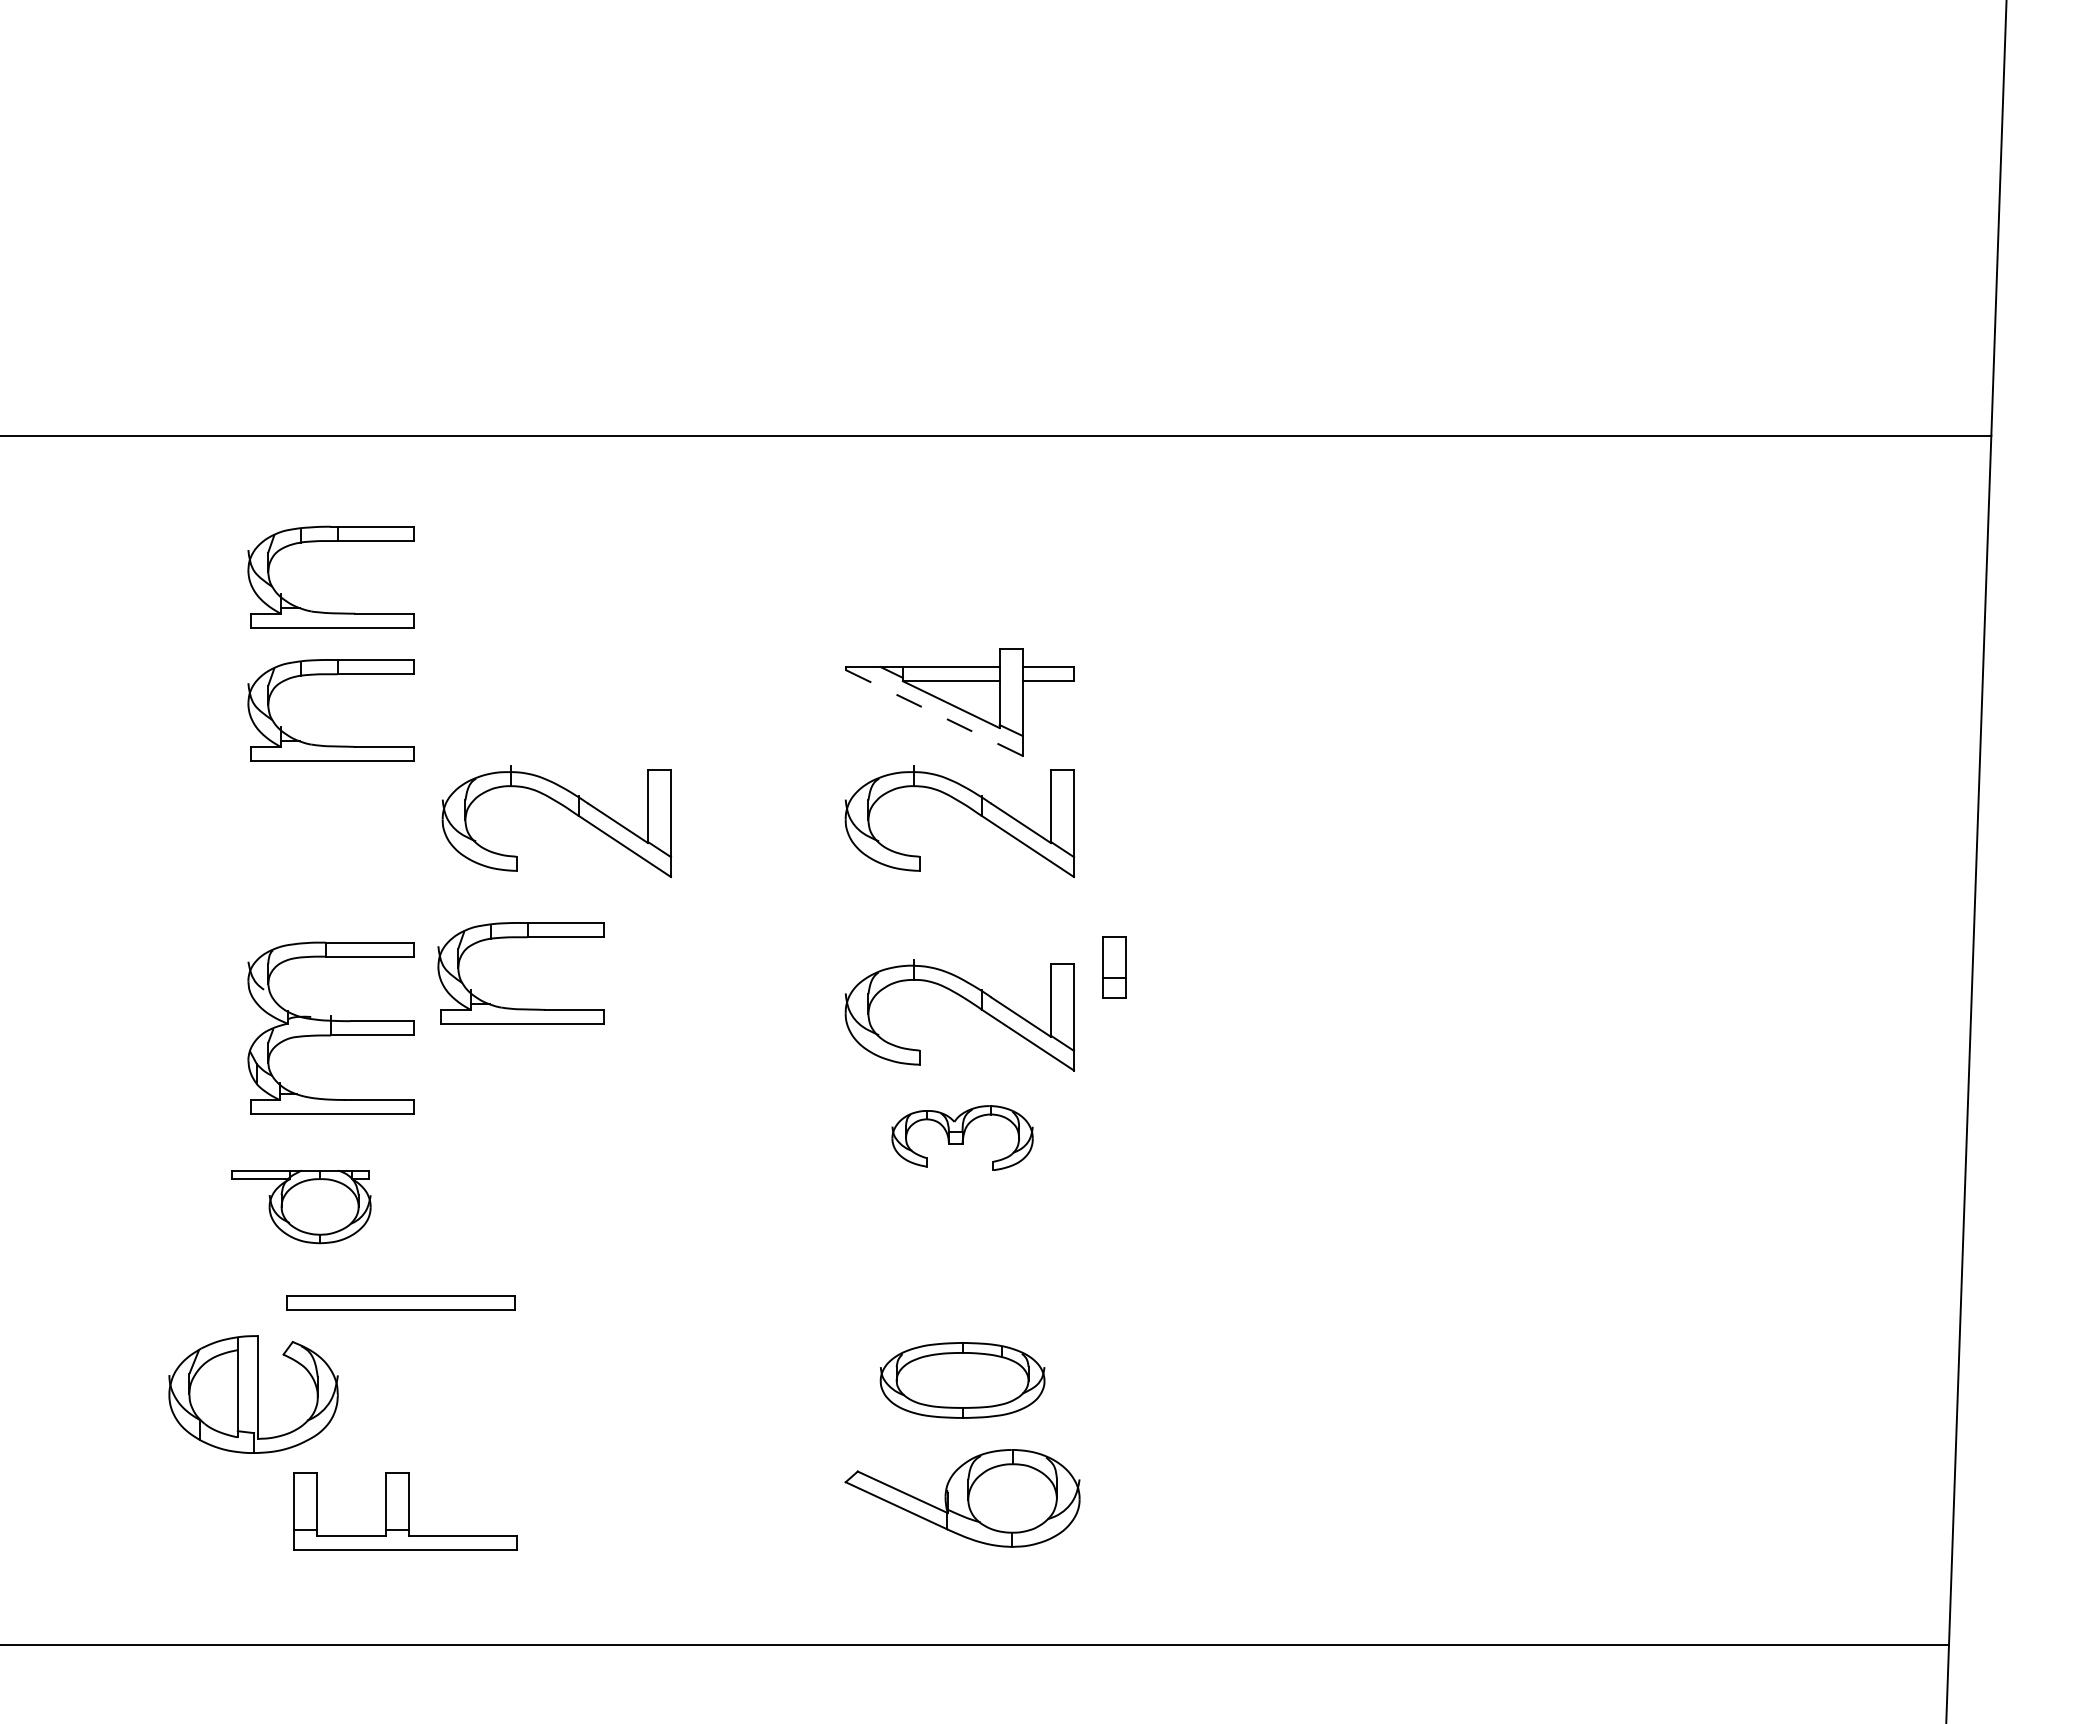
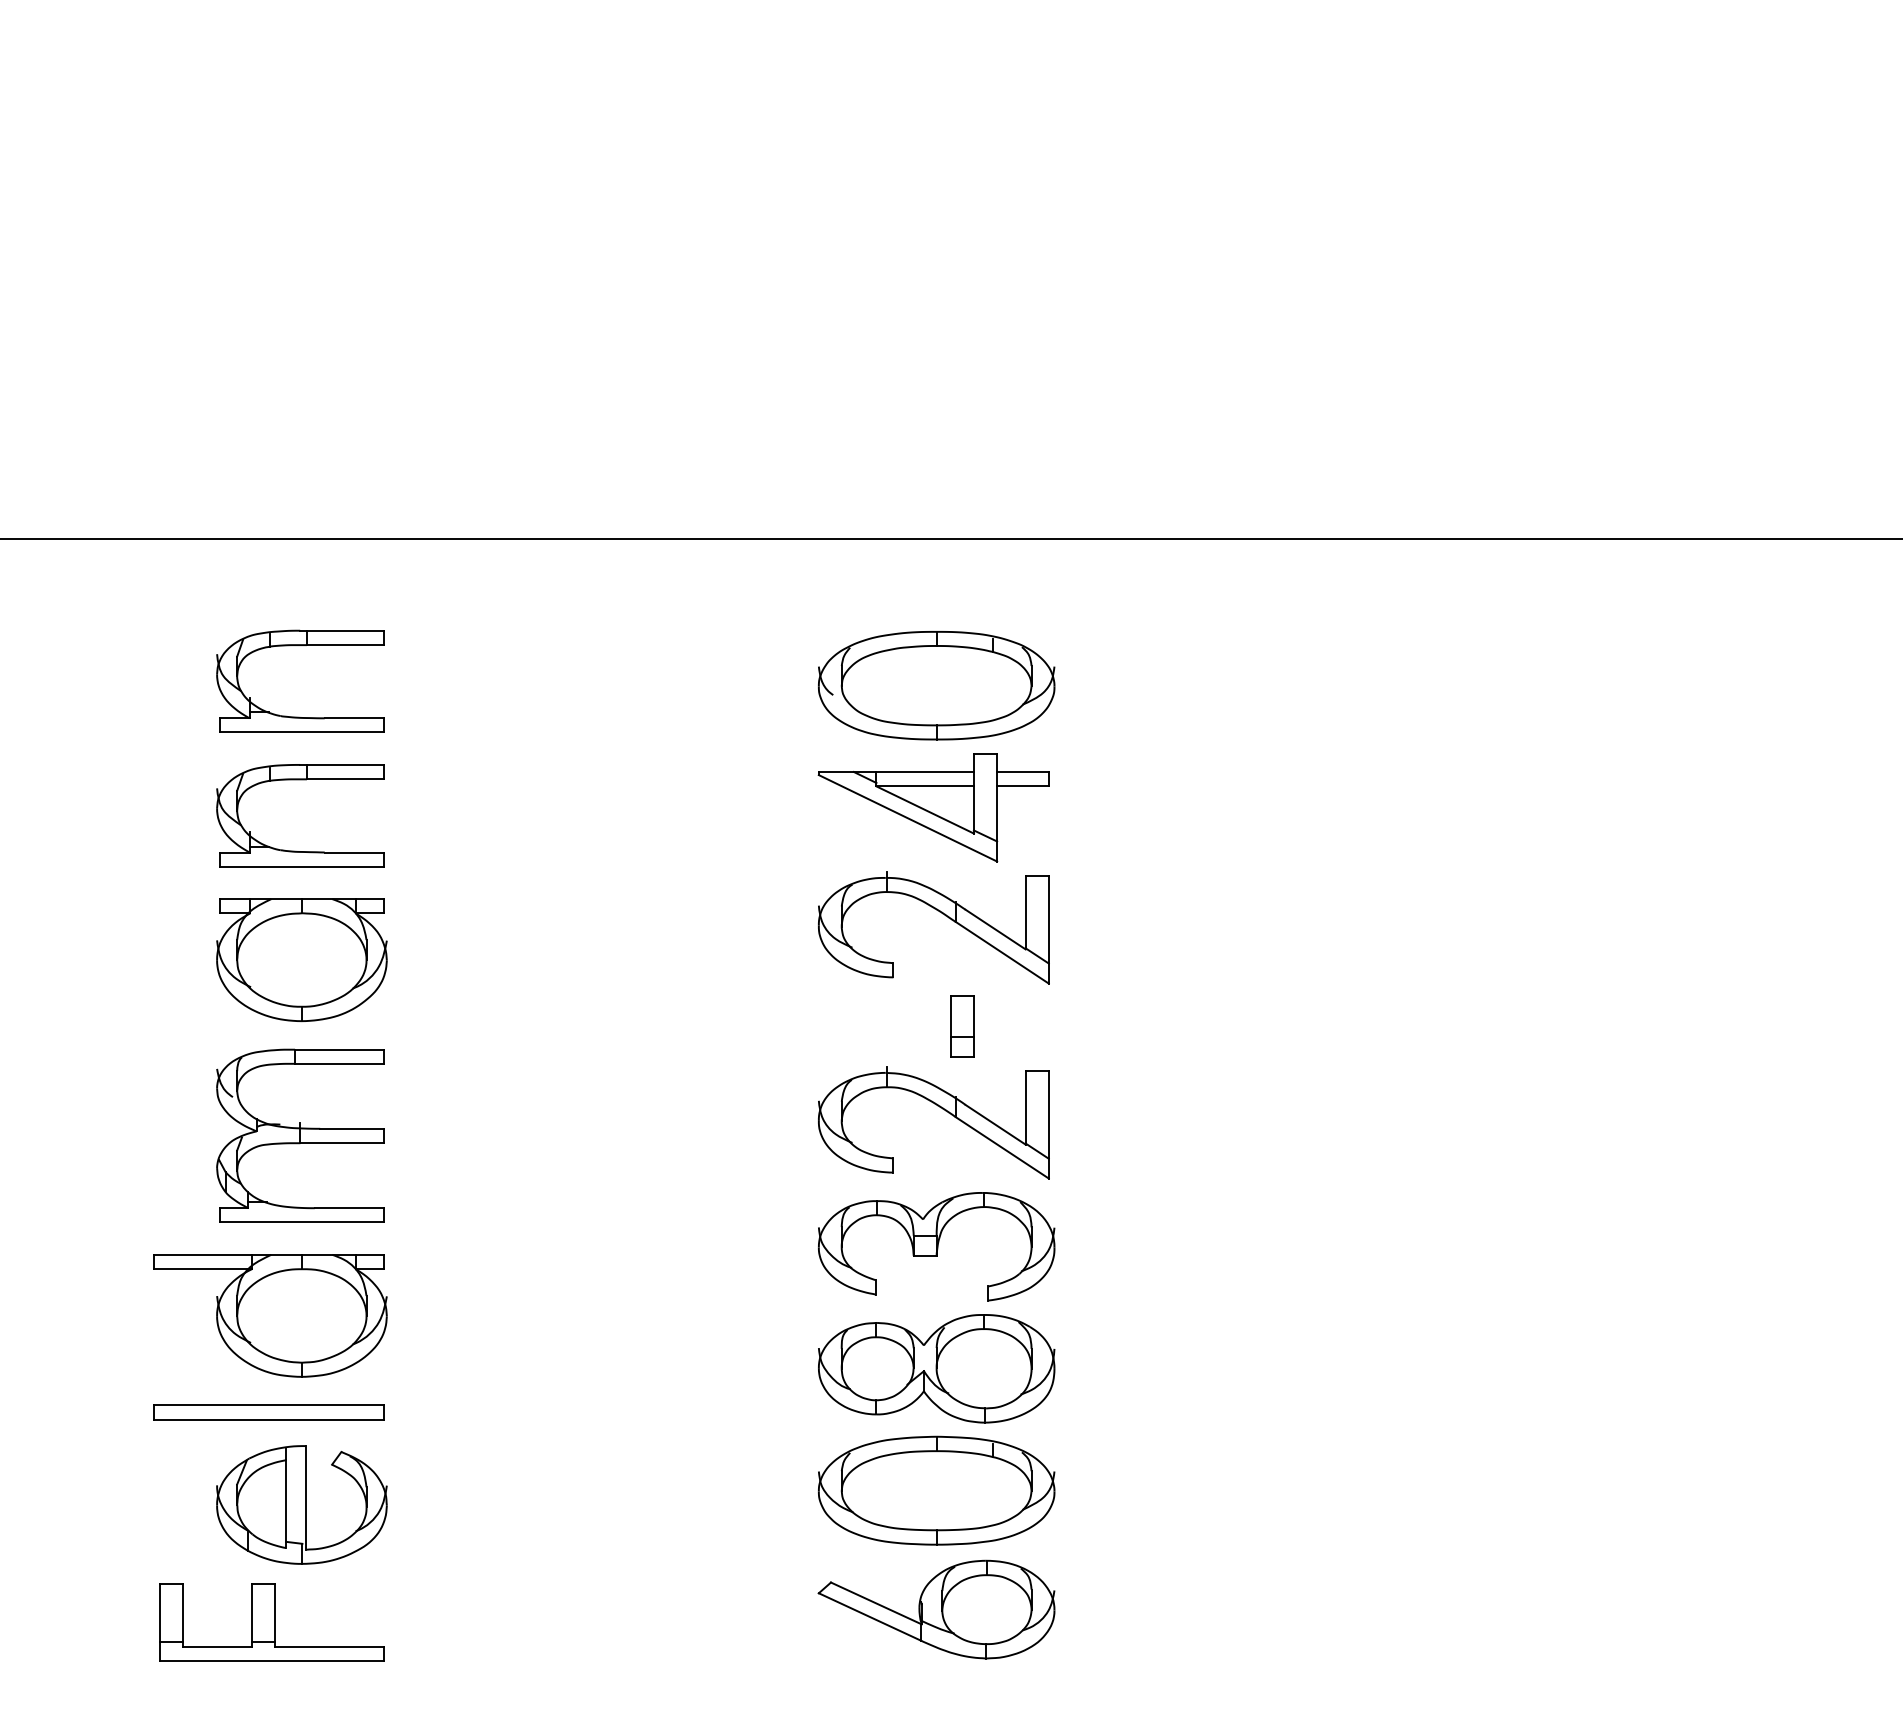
part: (962, 581) -> (936, 685), added
line: (933, 712) -> (907, 817), dashed -> solid
part: (565, 808) -> (536, 914), removed
part: (332, 853) -> (301, 959), added
part: (520, 938) -> (491, 1045), removed
part: (1114, 967) -> (962, 1026), moved
part: (962, 1137) -> (936, 1246), size x1.67
part: (301, 1206) -> (270, 1315), size x1.67
part: (962, 1259) -> (936, 1368), added
part: (400, 1302) -> (268, 1412), moved
part: (962, 1380) -> (936, 1490), size x1.43
part: (253, 1394) -> (301, 1504), moved
part: (405, 1511) -> (271, 1622), moved

